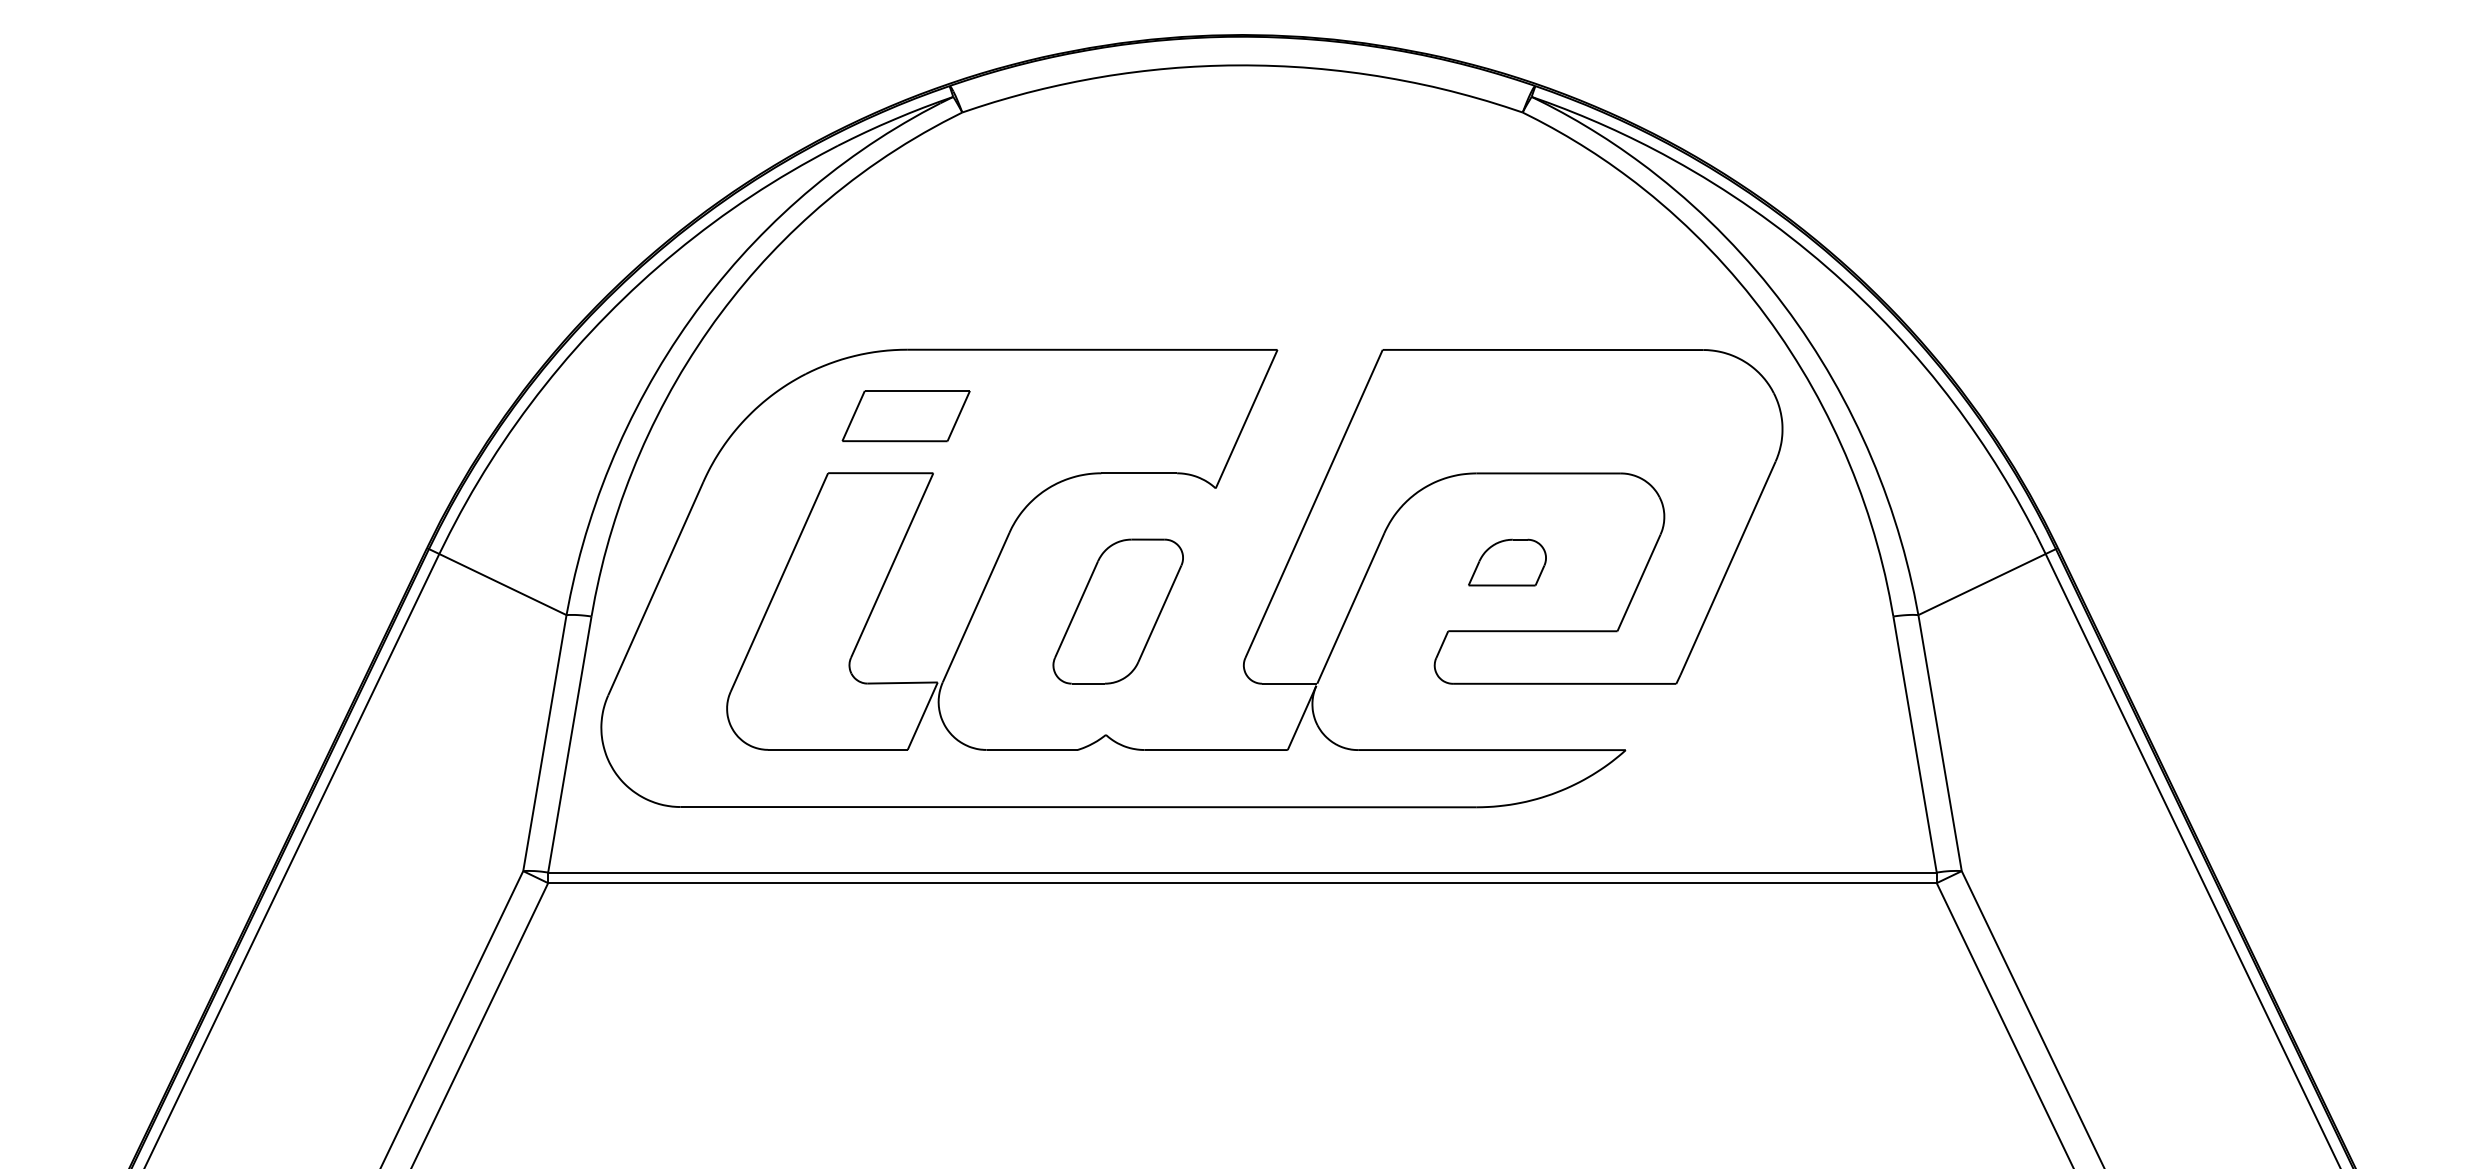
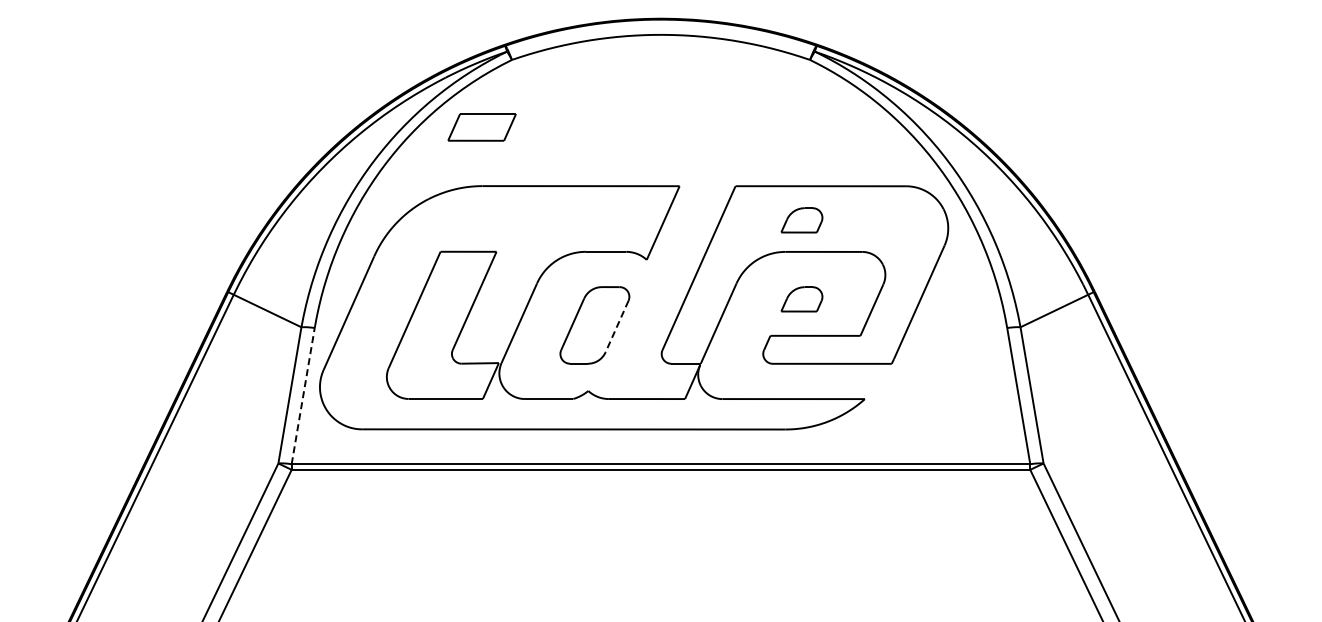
part: (1506, 414) -> (801, 220), added
part: (905, 416) -> (481, 127), moved
line: (1158, 613) -> (616, 326), solid -> dashed
line: (570, 743) -> (303, 395), solid -> dashed

